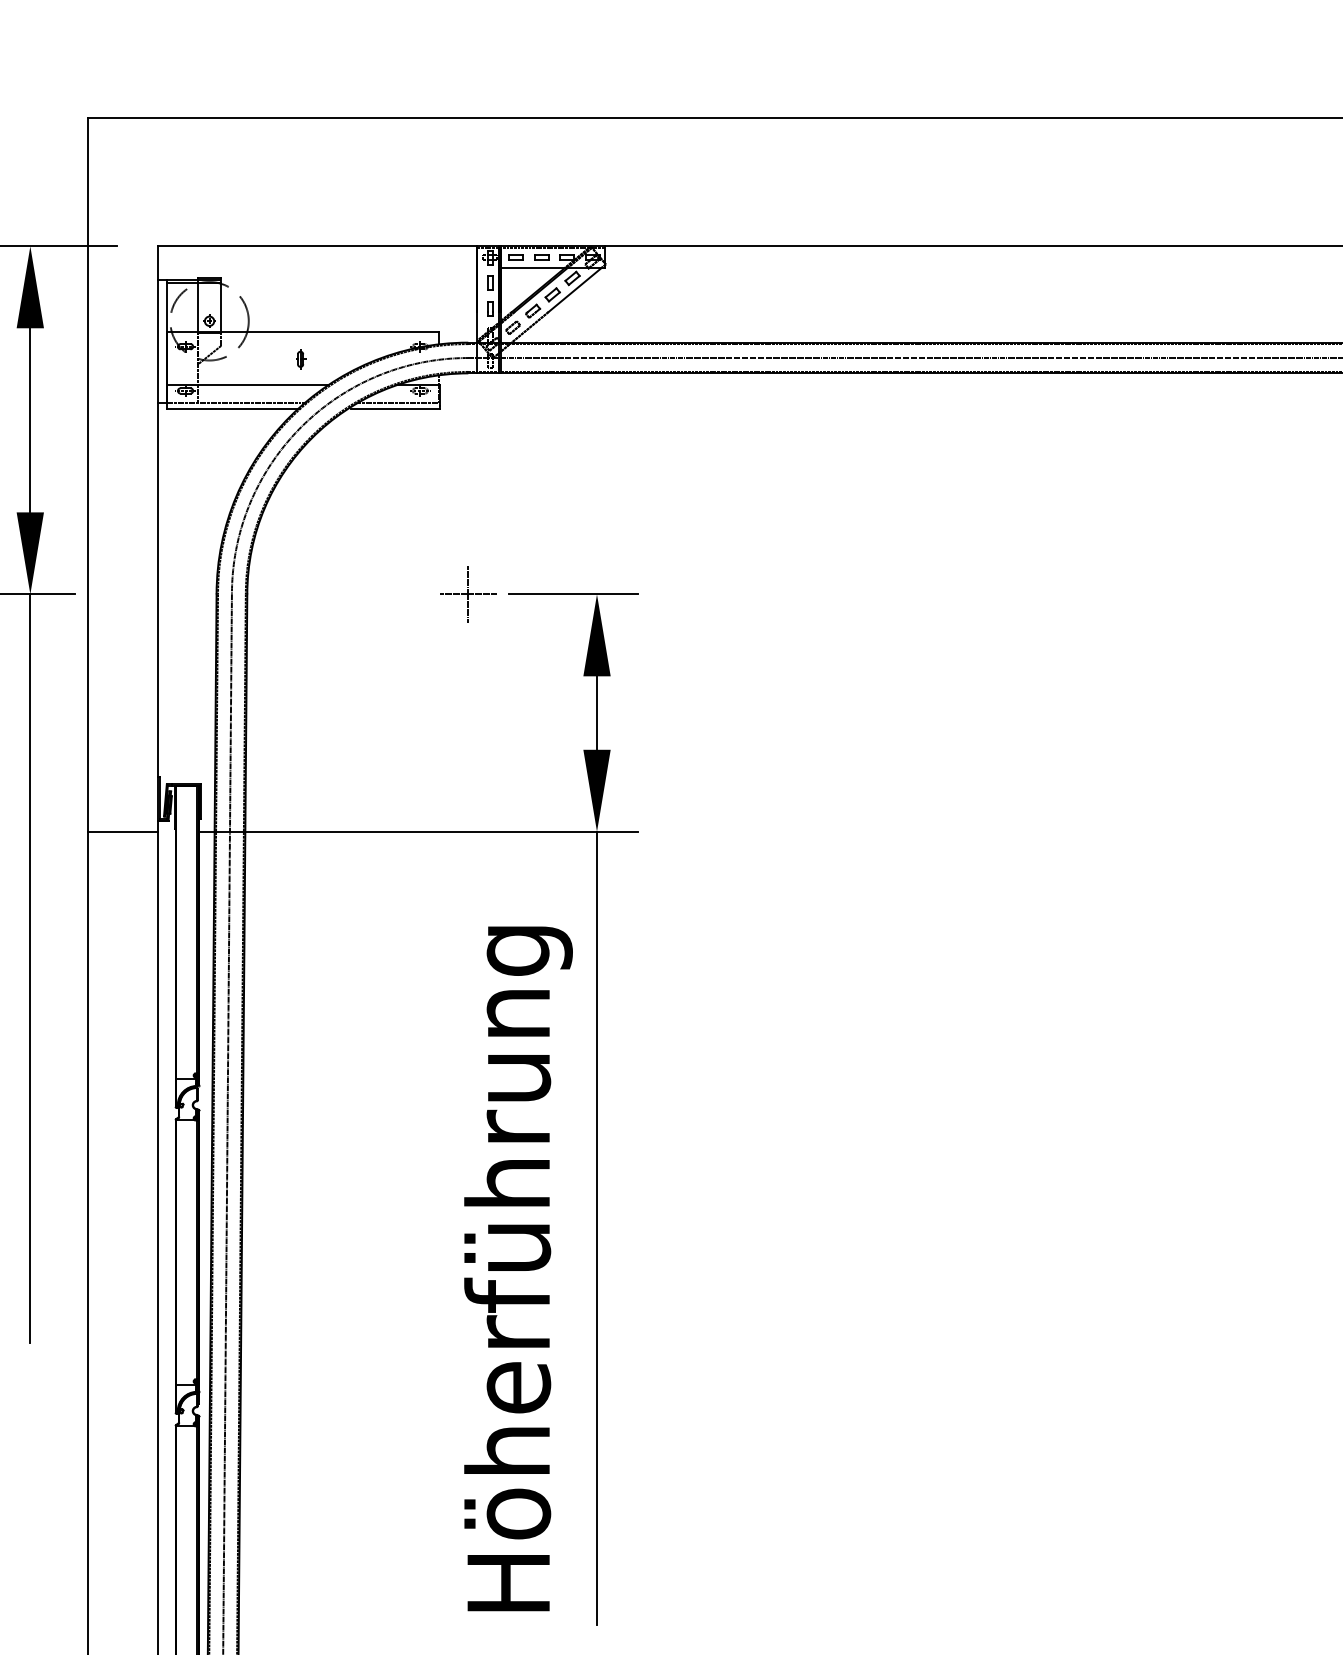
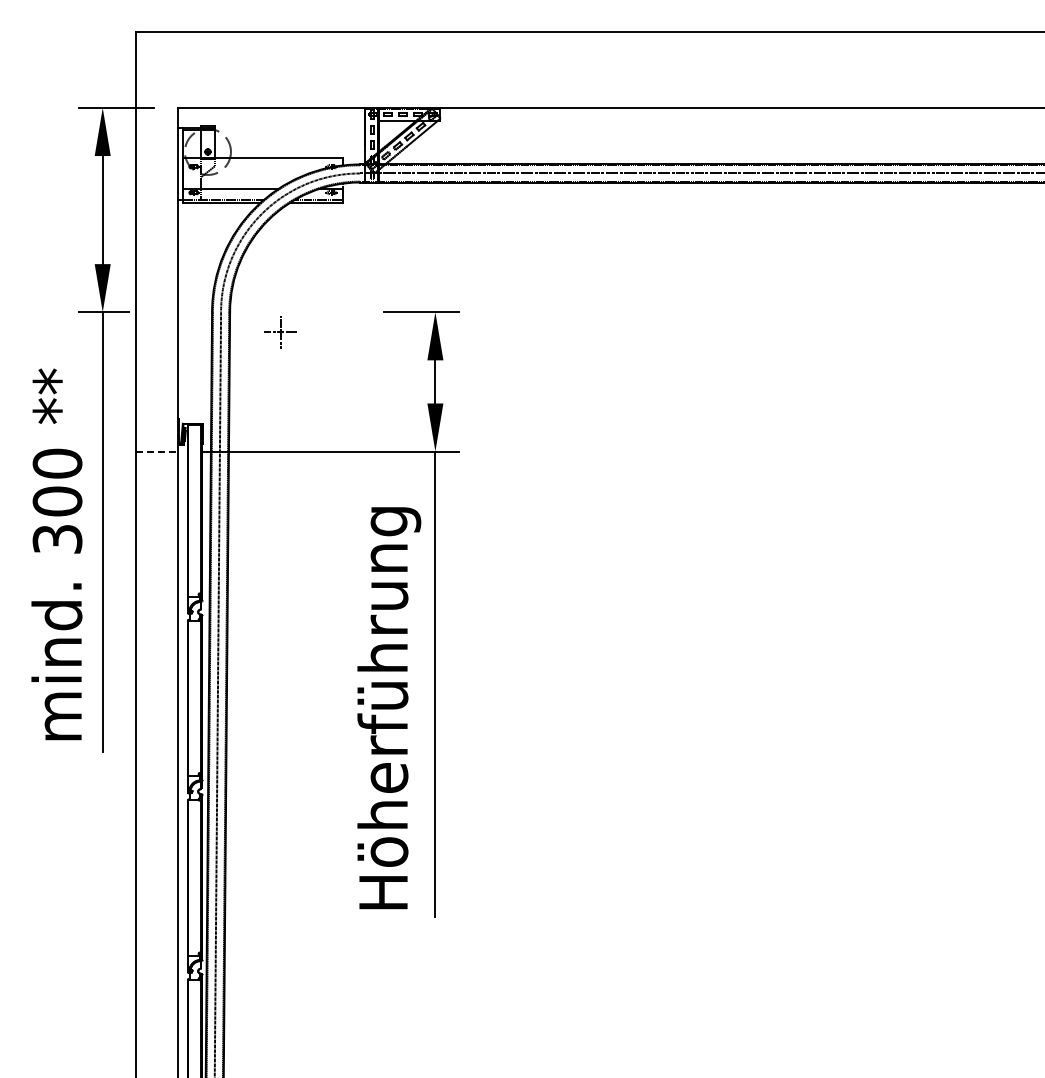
part: (300, 359) -> (261, 174), removed
part: (467, 594) -> (280, 332), moved
line: (123, 831) -> (157, 451), solid -> dashed

